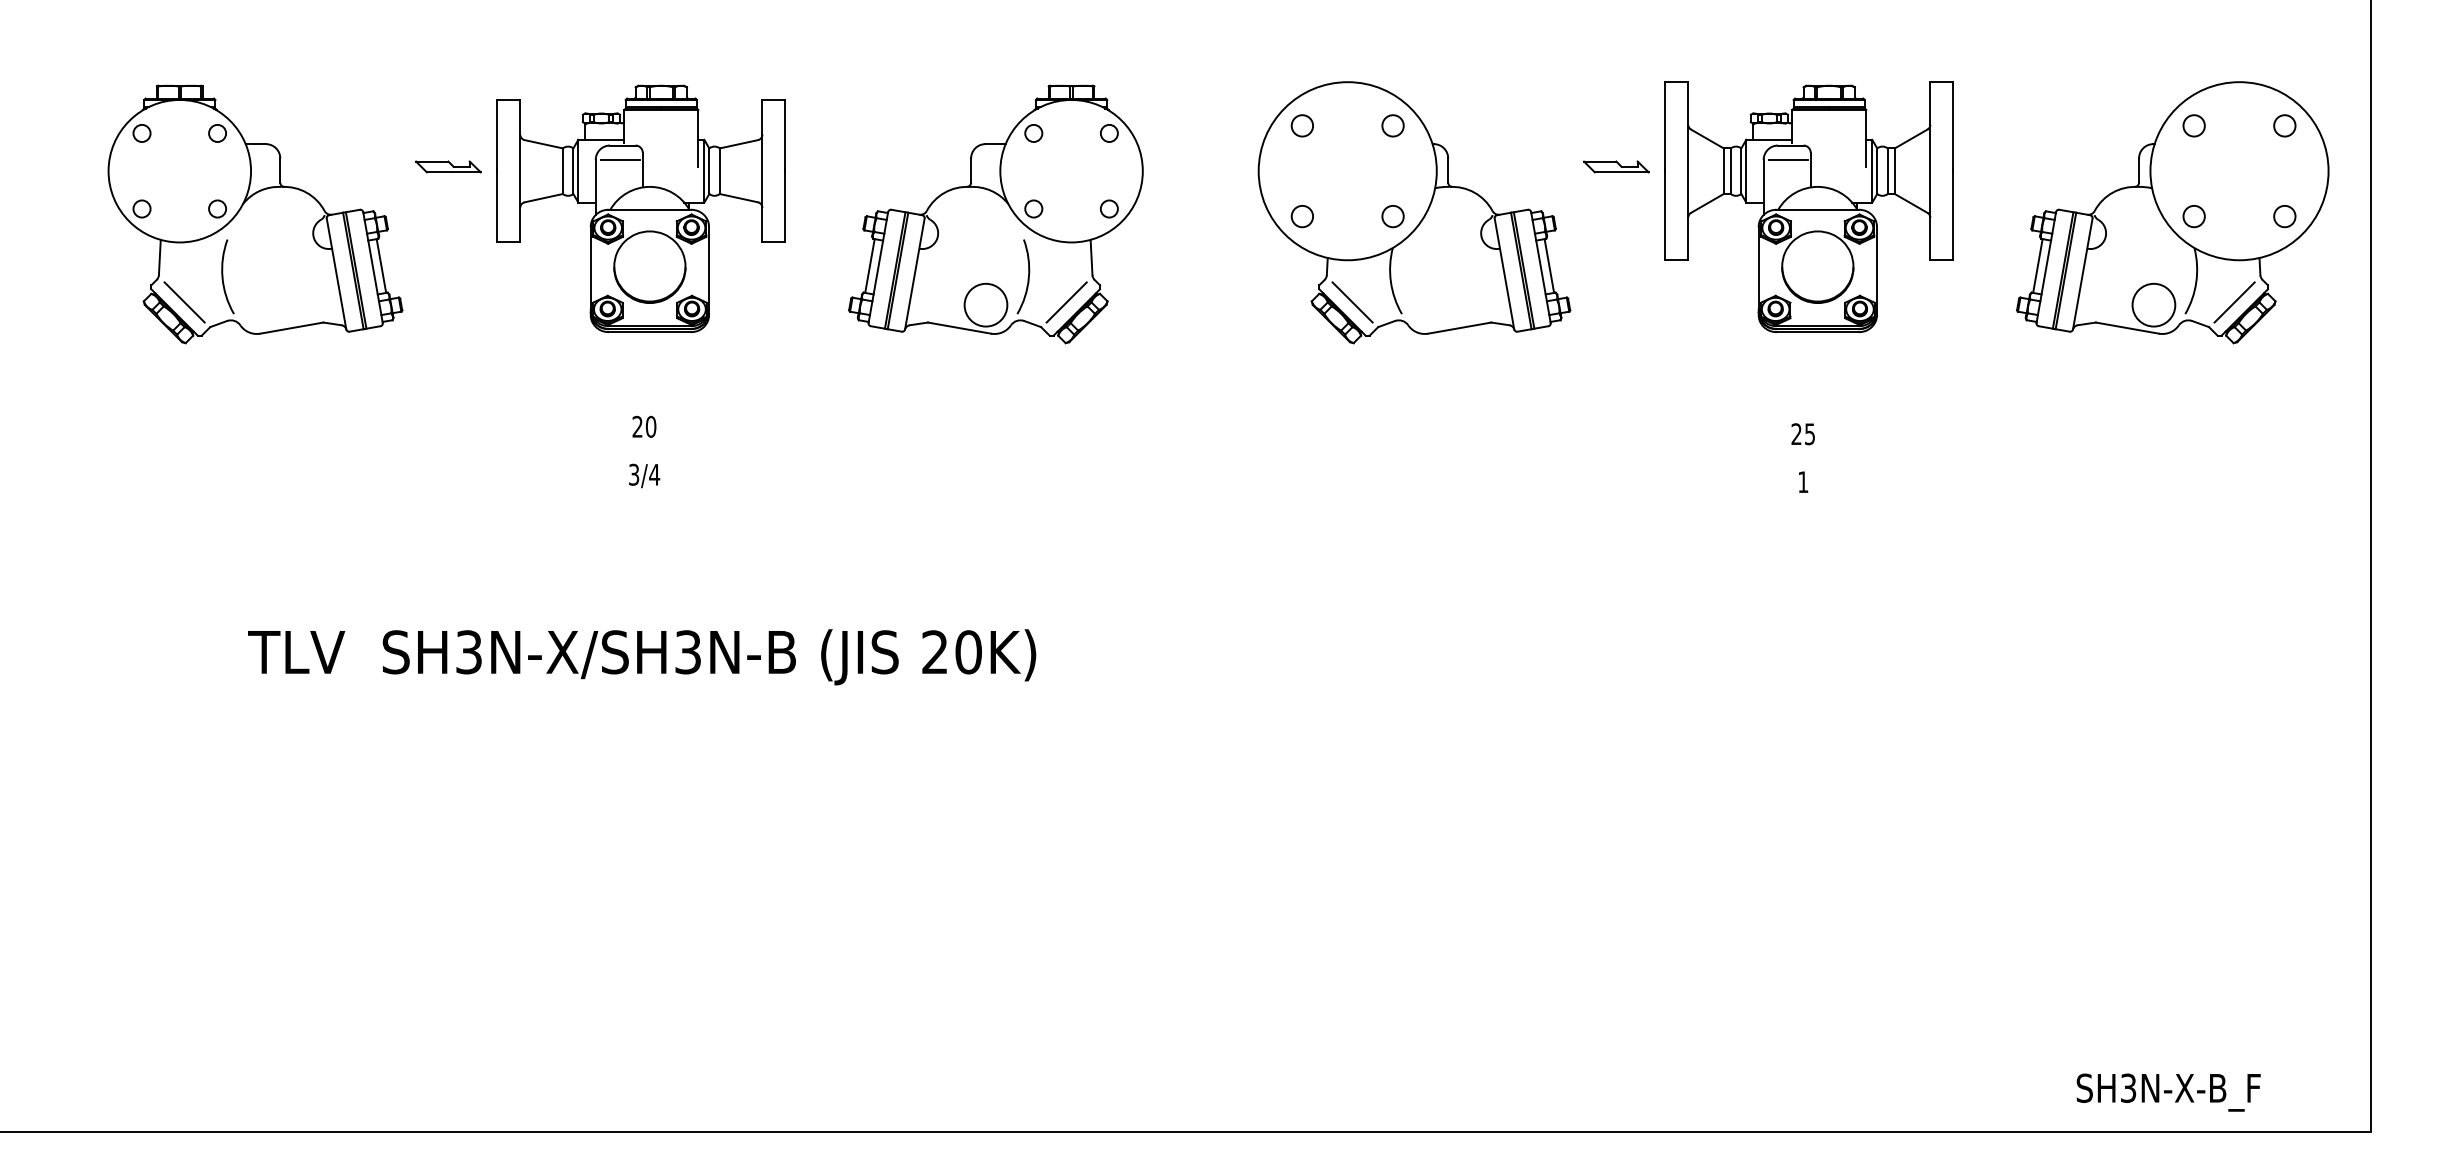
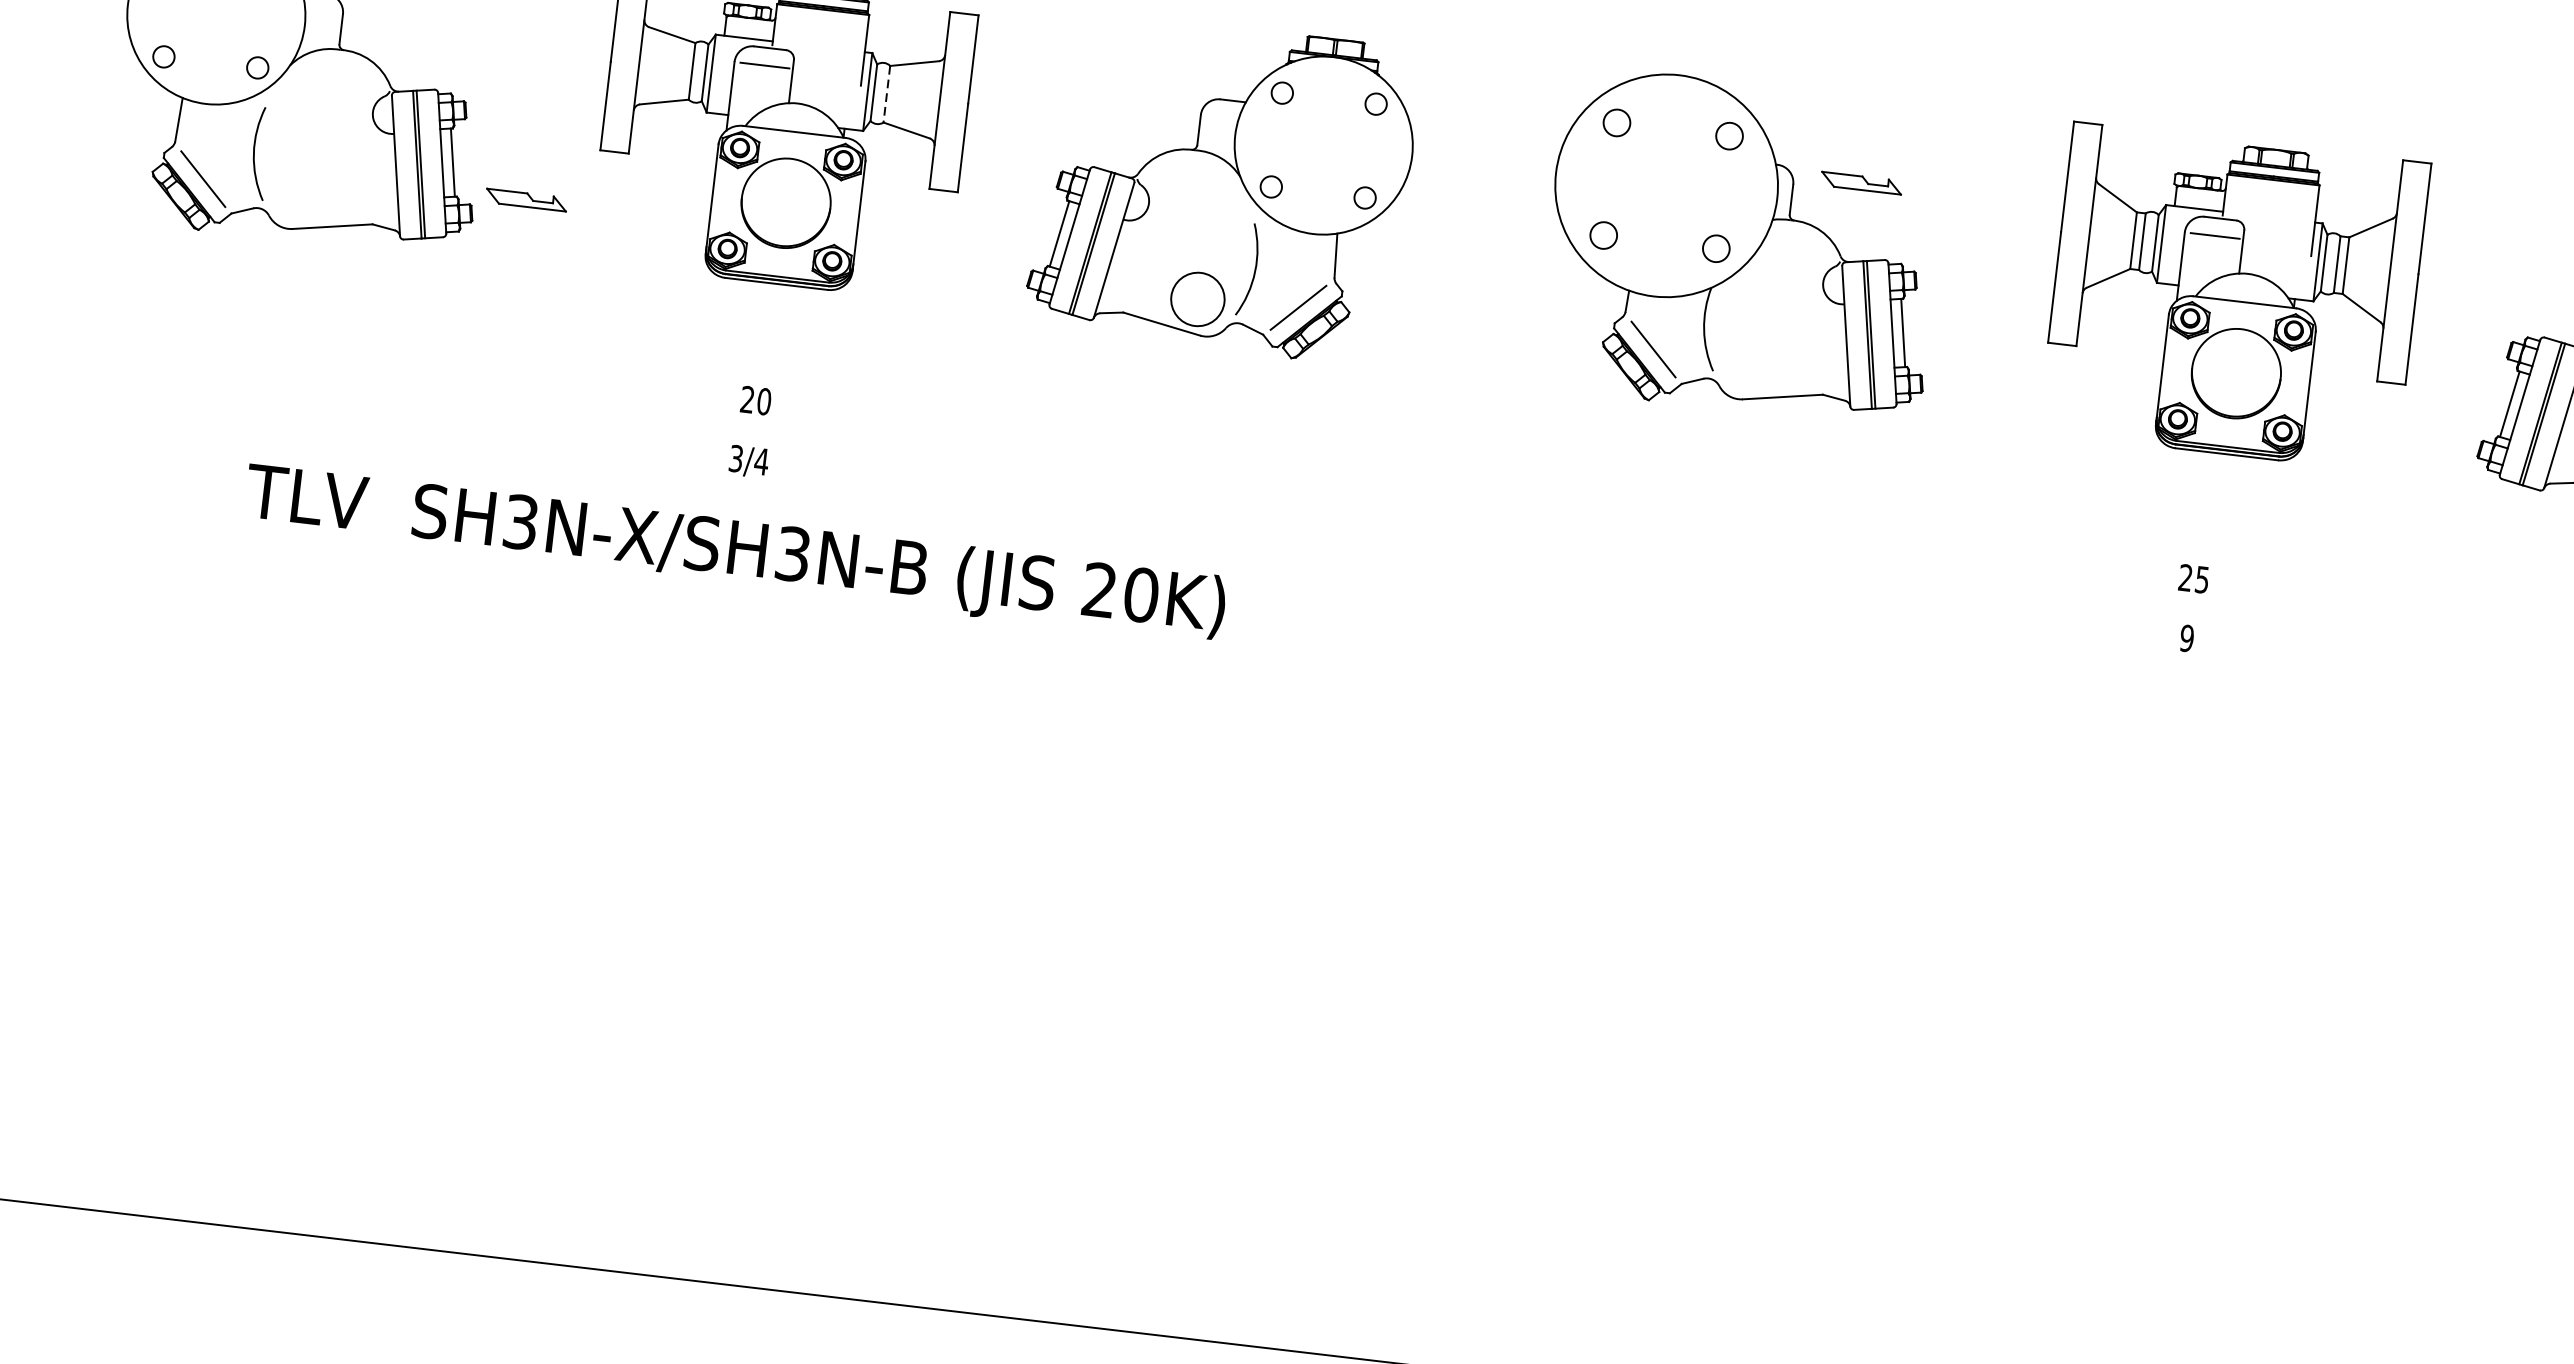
part: (448, 166) -> (526, 199), moved
part: (1616, 166) -> (1861, 182), moved
line: (719, 171) -> (886, 94), solid -> dashed
text: (1803, 482) -> (2187, 638), 1 -> 9
text: (642, 657) -> (735, 553), moved

